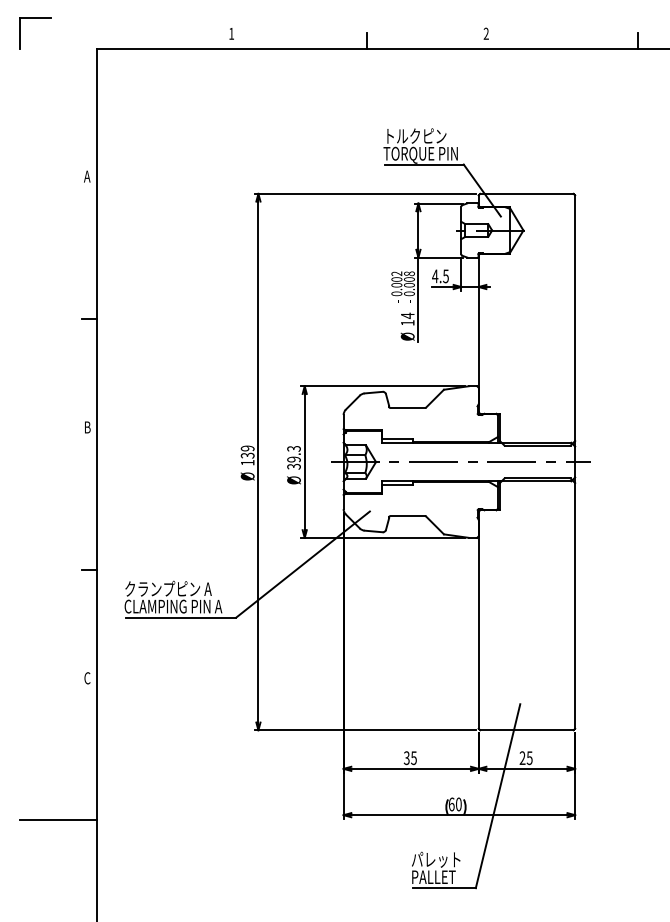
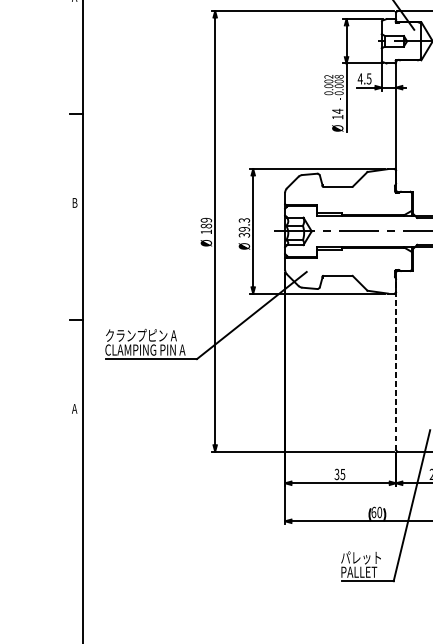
text: (247, 455) -> (206, 226), 139 -> 189
line: (478, 619) -> (395, 360), solid -> dashed
text: (87, 678) -> (74, 409), C -> A
line: (58, 820) -> (51, 525), removed

